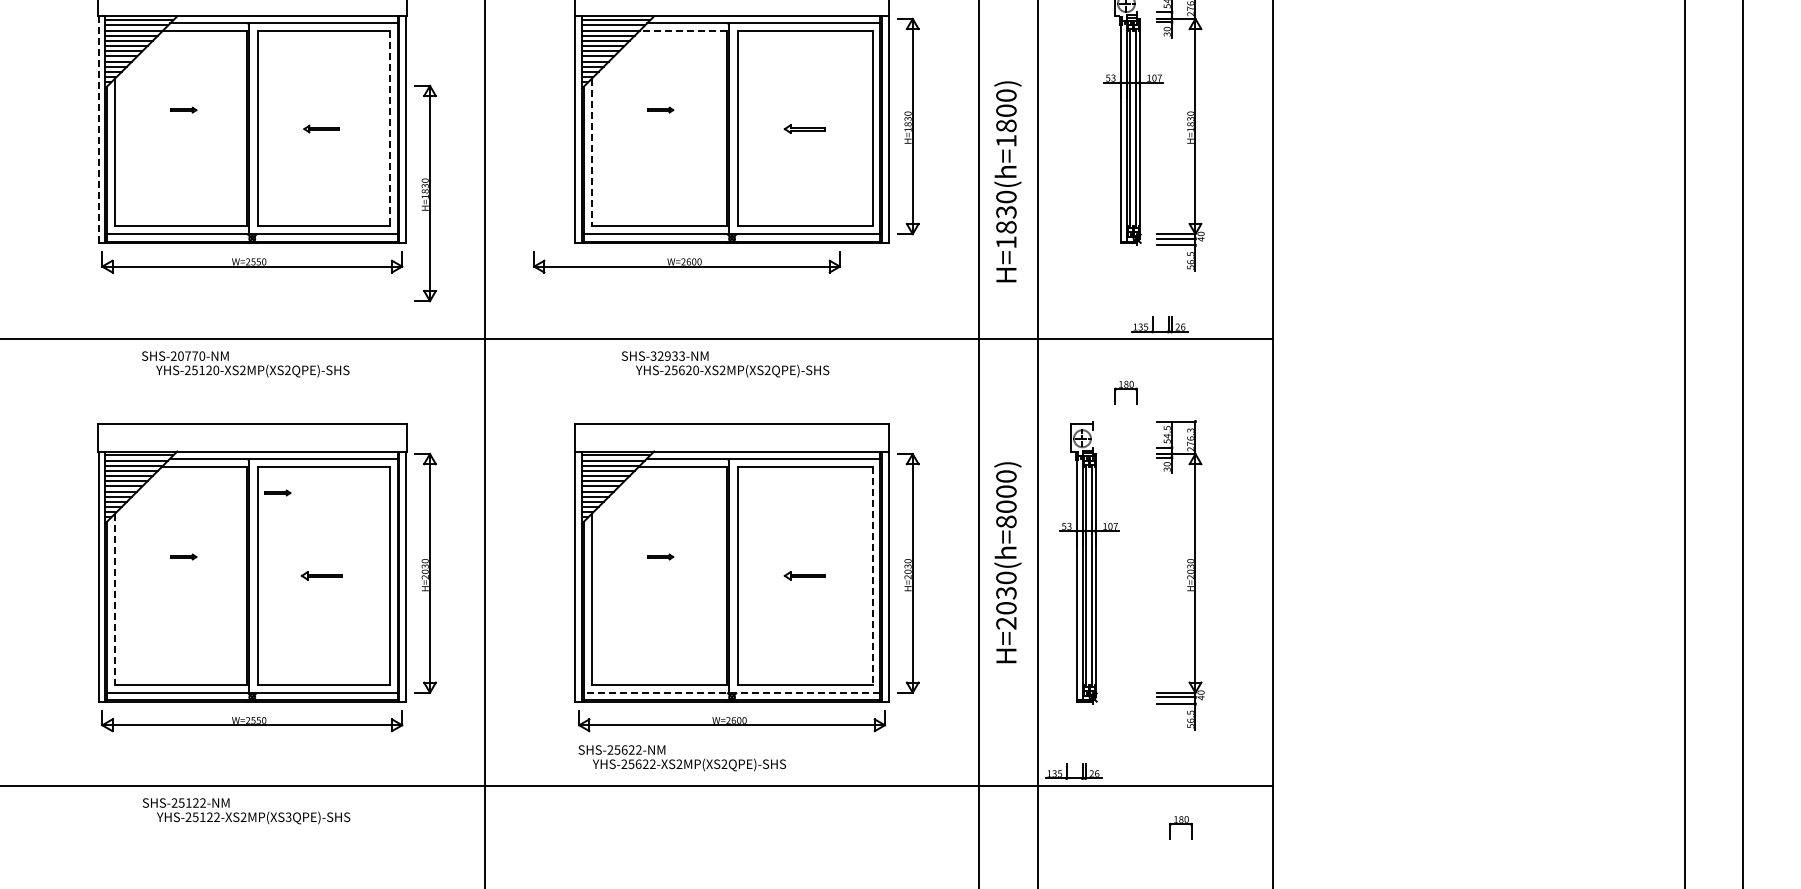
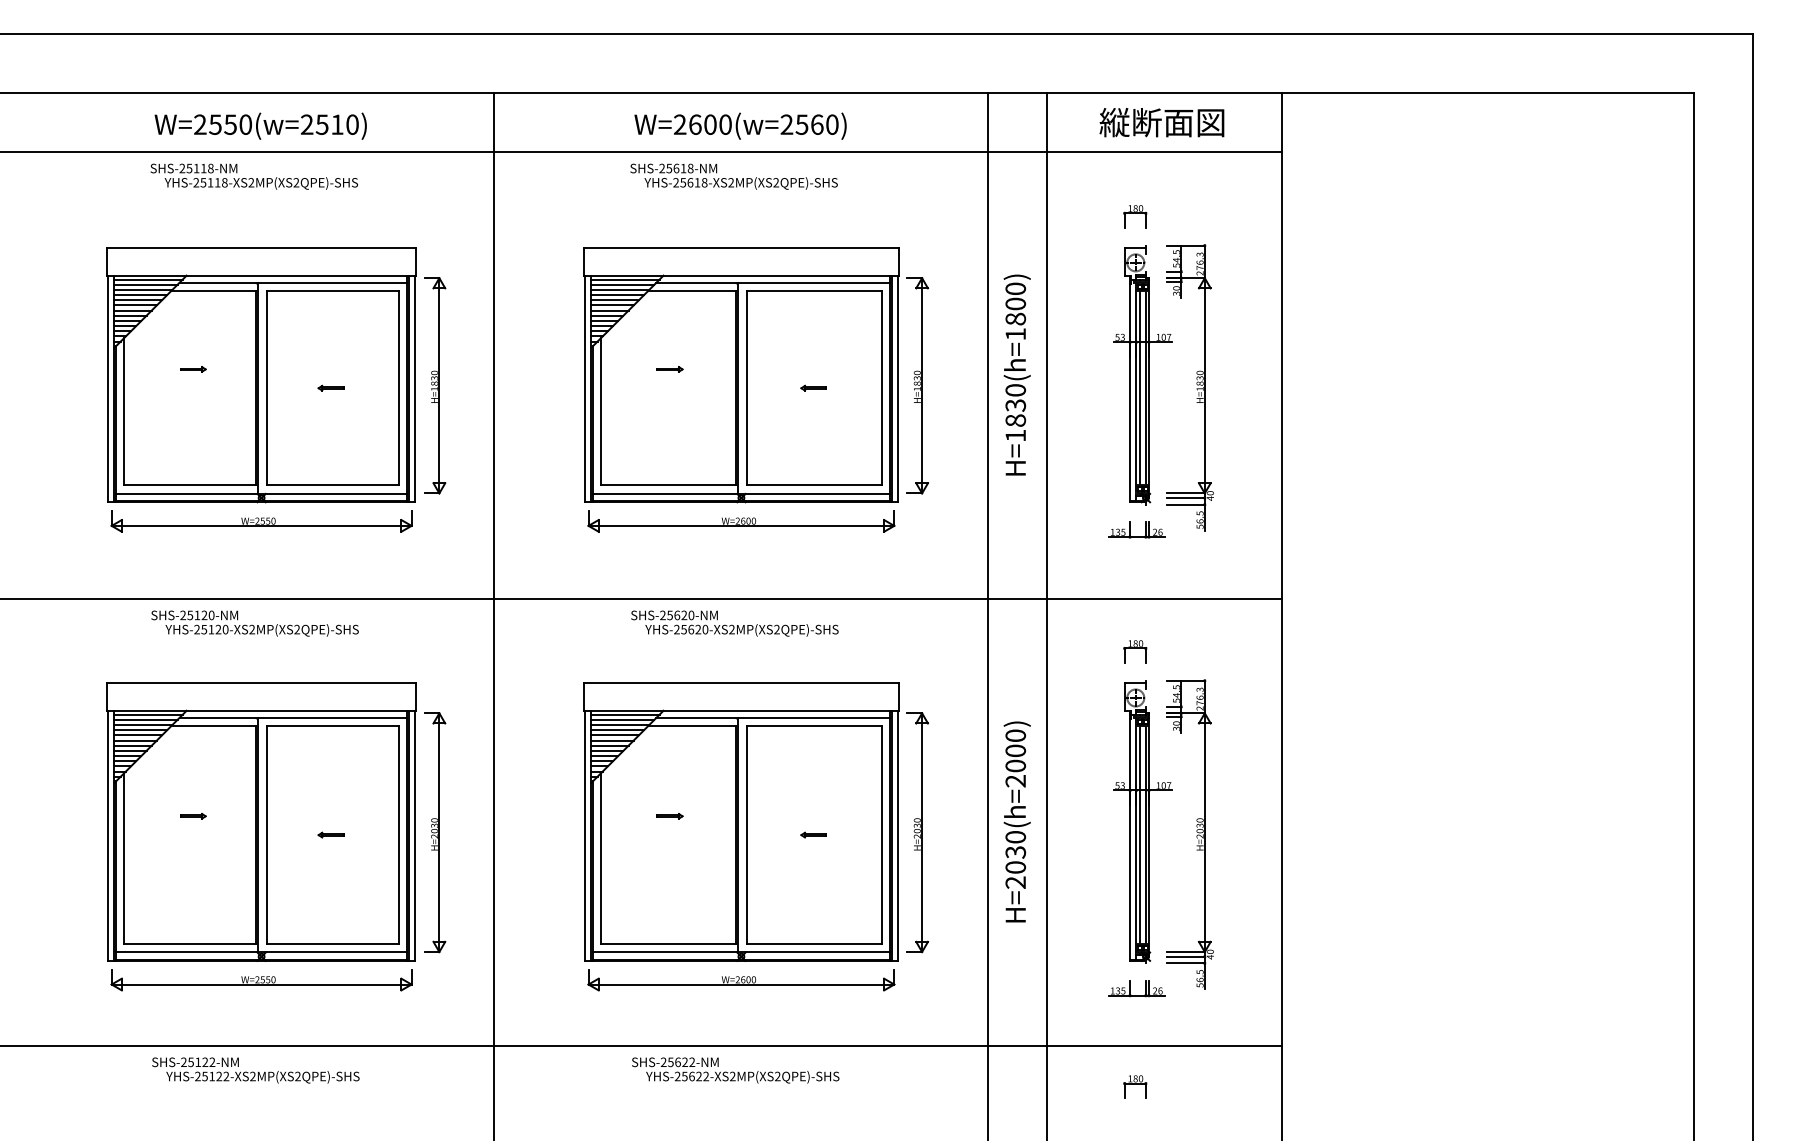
line: (683, 31) -> (692, 290), dashed -> solid
part: (321, 128) -> (330, 387), size x0.71
part: (804, 128) -> (813, 387), size x0.62
line: (390, 129) -> (399, 388), dashed -> solid
line: (98, 130) -> (107, 389), dashed -> solid
line: (592, 152) -> (601, 411), dashed -> solid
text: (1007, 181) -> (1016, 374), moved
part: (426, 193) -> (435, 385), moved
part: (687, 262) -> (741, 521), moved
part: (1159, 324) -> (1136, 529), moved
text: (188, 356) -> (197, 615), SHS-20770-NM -> SHS-25120-NM
text: (668, 356) -> (677, 615), SHS-32933-NM -> SHS-25620-NM
part: (278, 493) -> (287, 752), removed
text: (1006, 521) -> (1015, 780), H=2030(h=8000) -> H=2030(h=2000)
part: (1089, 562) -> (1142, 821), moved
part: (321, 575) -> (330, 834), size x0.62
part: (804, 575) -> (813, 834), size x0.62
line: (872, 576) -> (881, 835), dashed -> solid
line: (115, 600) -> (124, 859), dashed -> solid
line: (731, 693) -> (740, 952), dashed -> solid
text: (682, 758) -> (735, 1070), moved
part: (1073, 771) -> (1136, 988), moved
text: (288, 818) -> (297, 1077), YHS-25122-XS2MP(XS3QPE)-SHS -> YHS-25122-XS2MP(XS2QPE)-SHS
part: (1181, 827) -> (1135, 1086), moved

